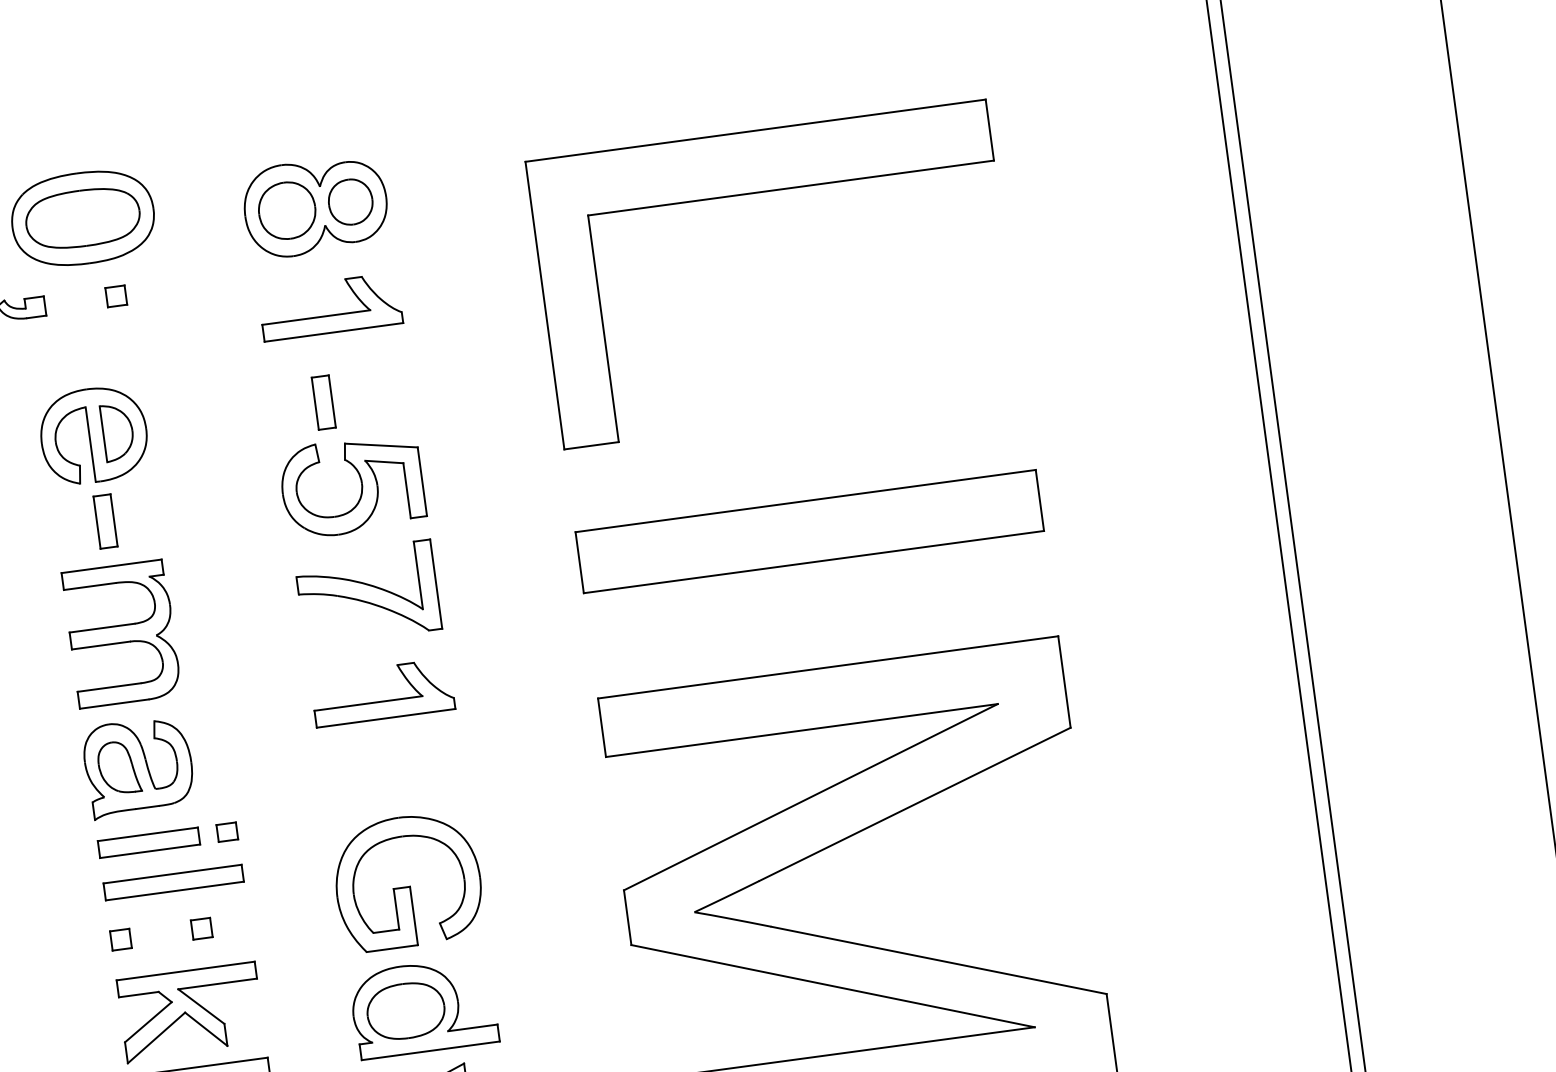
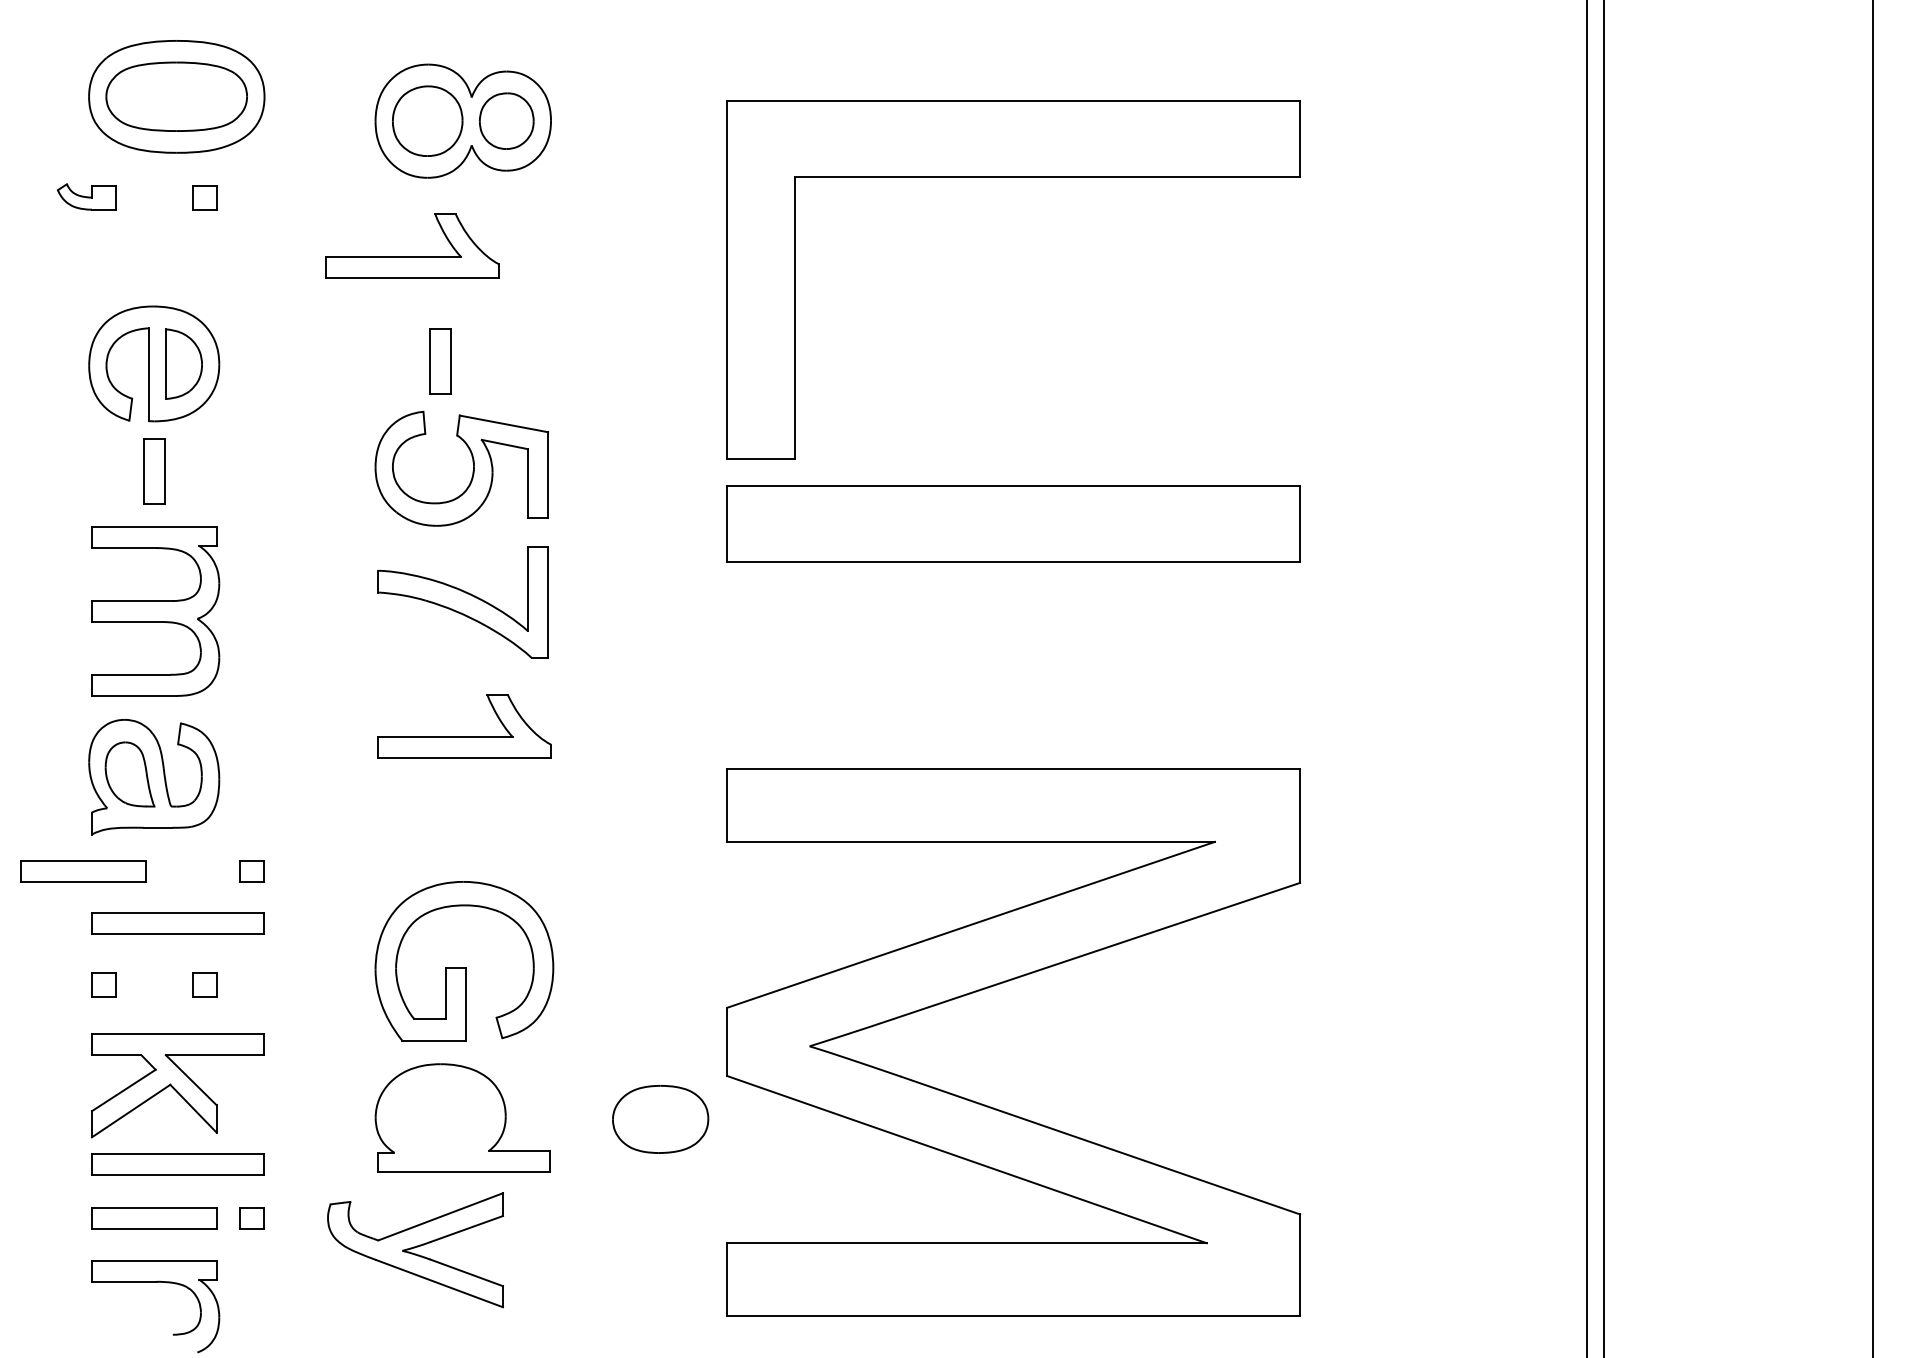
part: (331, 315) -> (412, 256), moved
part: (809, 531) -> (1013, 523), moved
part: (149, 843) -> (83, 871), moved
part: (405, 1011) -> (660, 1119), moved

